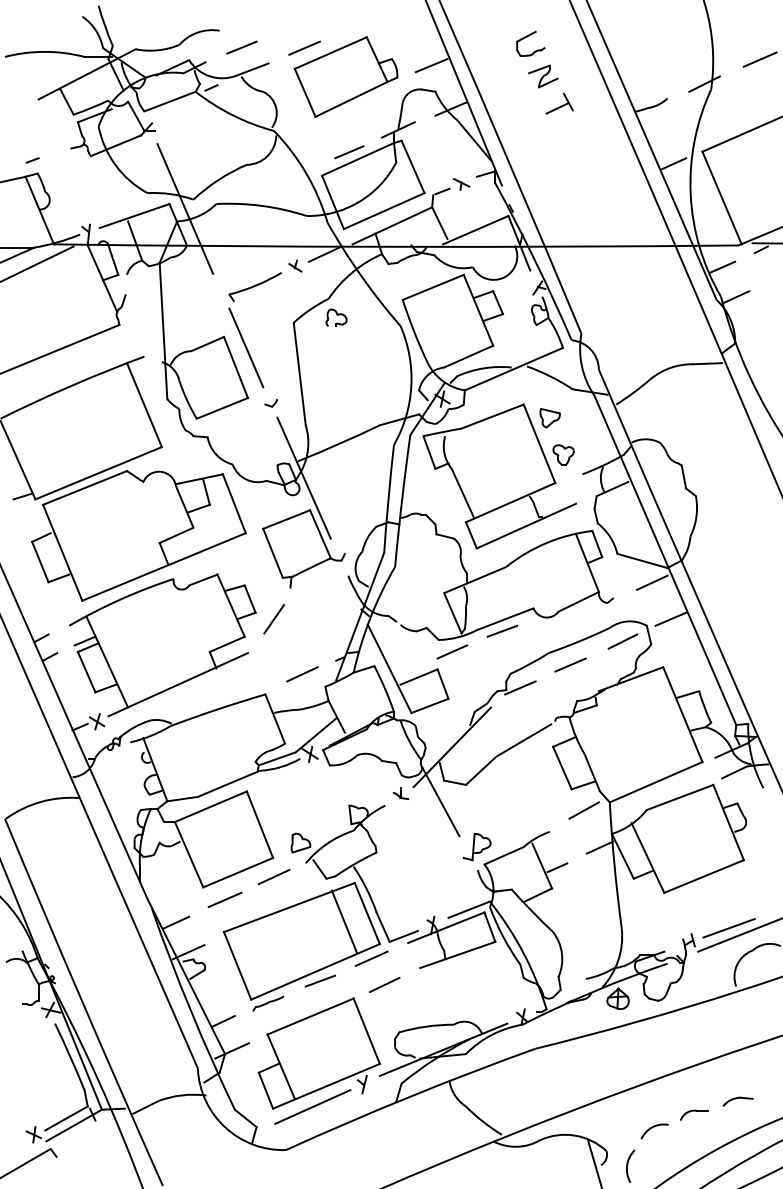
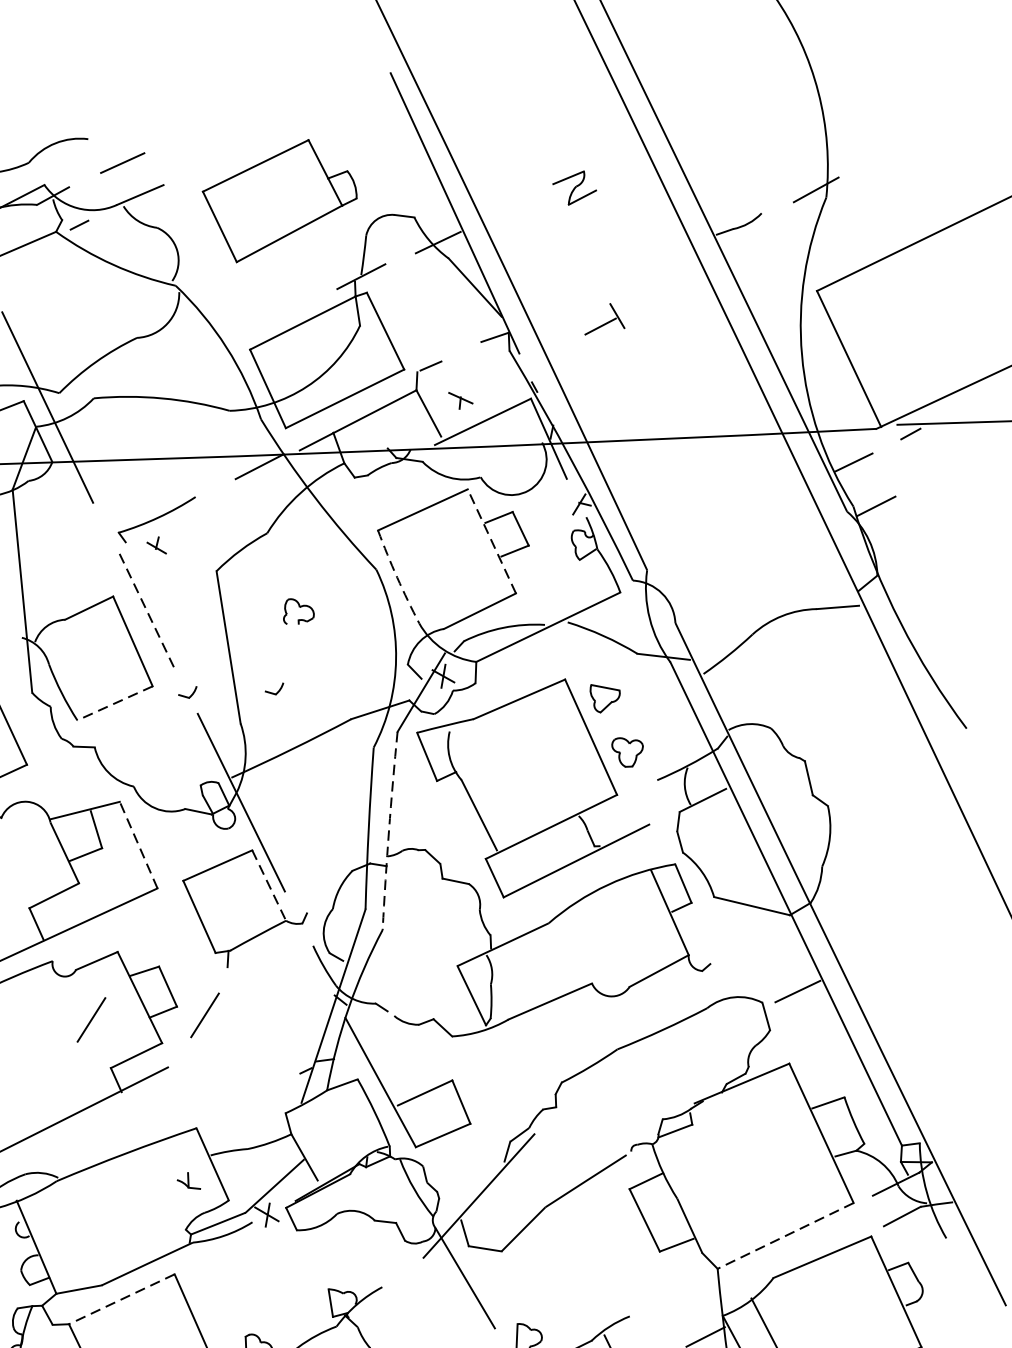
part: (527, 37) -> (548, 130), removed
line: (304, 47) -> (216, 159), removed
line: (759, 59) -> (896, 149), removed
line: (431, 65) -> (406, 178), removed
part: (559, 103) -> (604, 318), moved
line: (349, 152) -> (289, 313), removed
line: (674, 163) -> (775, 310), removed
part: (461, 184) -> (460, 400), moved
part: (295, 265) -> (156, 544), moved
line: (478, 309) -> (491, 540), solid -> dashed
part: (336, 317) -> (298, 610), moved
arc: (414, 331) -> (397, 576), solid -> dashed
line: (246, 347) -> (147, 610), solid -> dashed
part: (329, 403) -> (274, 689), added
line: (222, 408) -> (115, 703), solid -> dashed
arc: (401, 500) -> (388, 830), solid -> dashed
line: (234, 503) -> (138, 844), solid -> dashed
line: (320, 534) -> (269, 885), solid -> dashed
line: (652, 582) -> (768, 937), removed
line: (197, 619) -> (90, 1020), added
line: (502, 630) -> (546, 1018), removed
line: (622, 641) -> (726, 1027), removed
line: (452, 651) -> (473, 1052), removed
line: (570, 664) -> (650, 1065), removed
line: (302, 674) -> (250, 1096), removed
line: (520, 687) -> (577, 1102), removed
line: (656, 782) -> (786, 1236), solid -> dashed
part: (400, 793) -> (188, 1181), moved
line: (210, 806) -> (121, 1298), solid -> dashed
line: (583, 810) -> (678, 1282), removed

